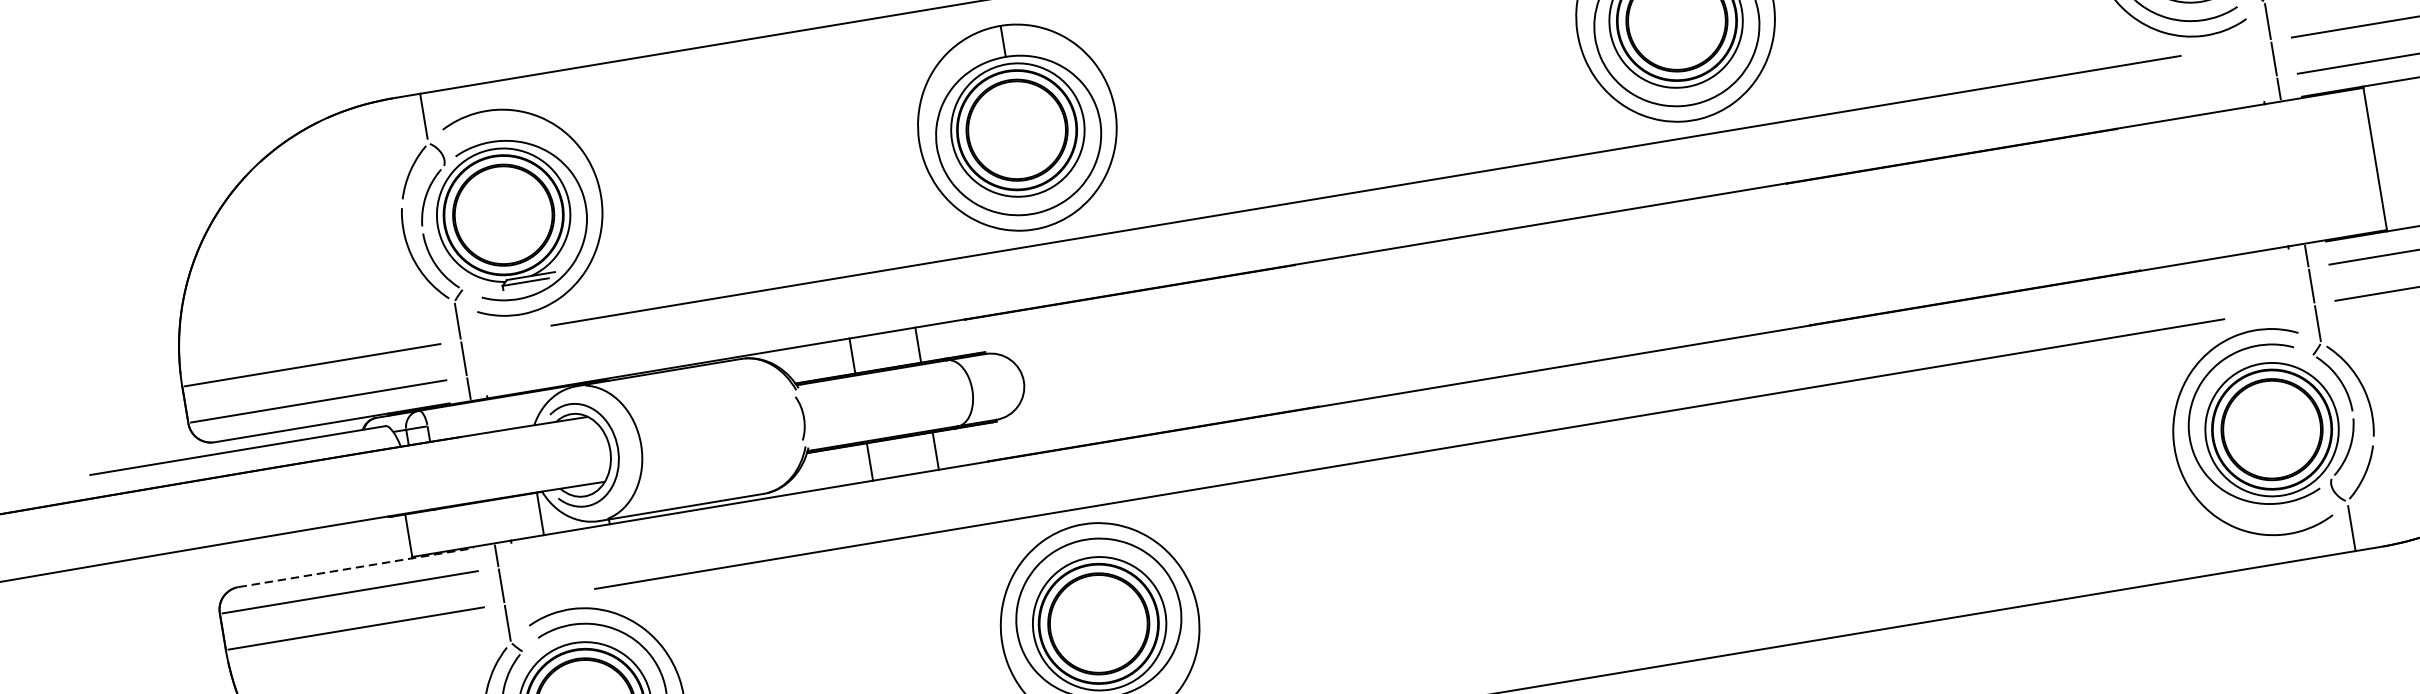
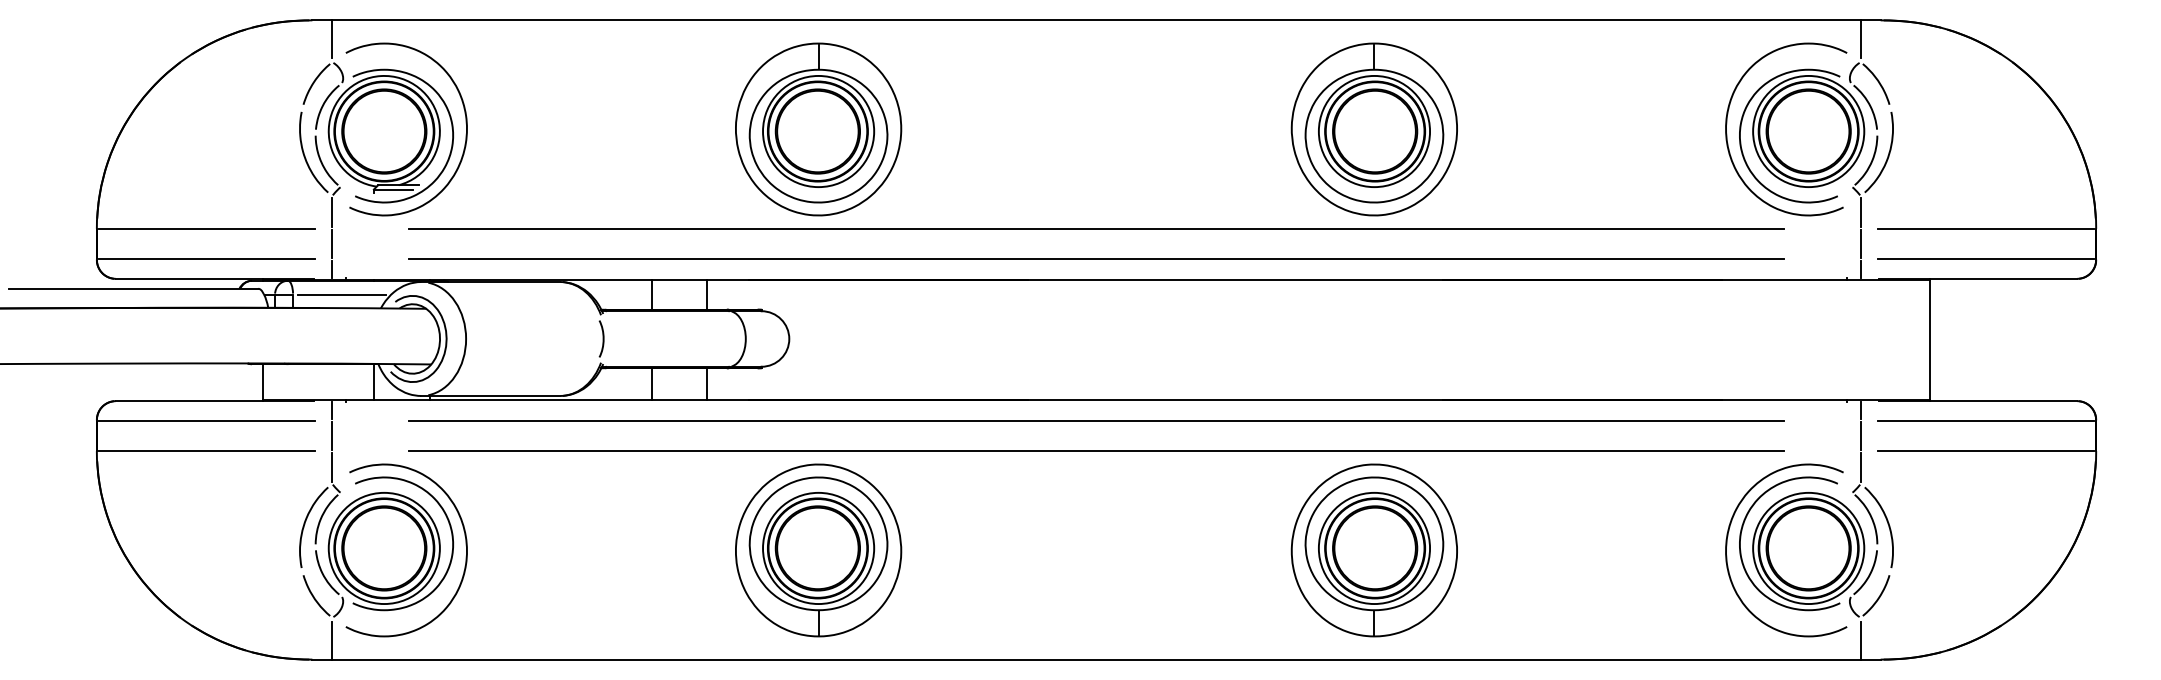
line: (1372, 227) -> (1096, 259), added
line: (486, 416) -> (342, 294), added
line: (1403, 417) -> (1096, 420), added
part: (1757, 517) -> (1373, 550), added
line: (356, 567) -> (215, 401), dashed -> solid

